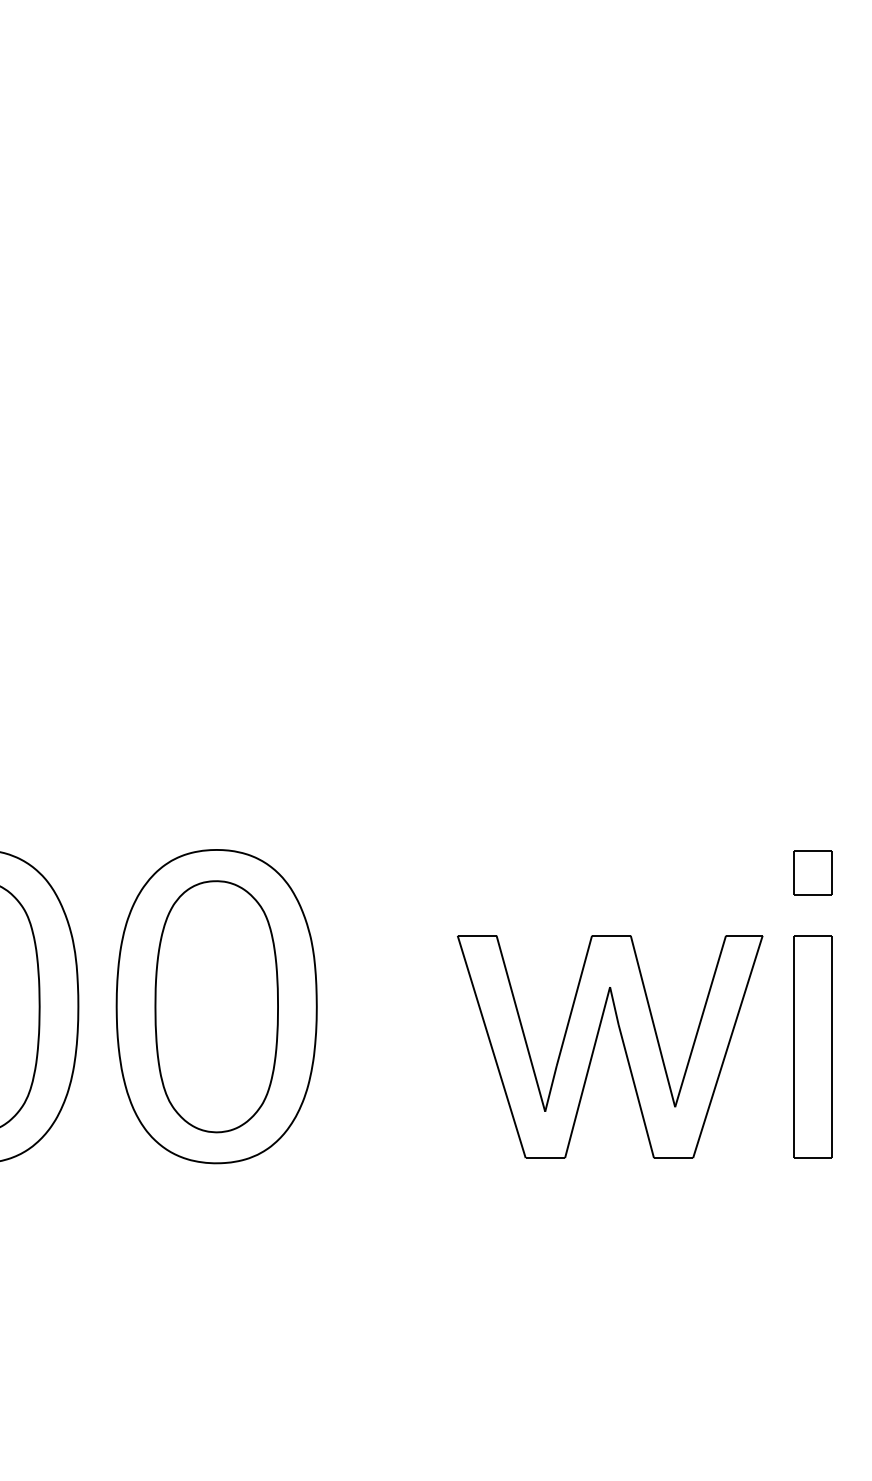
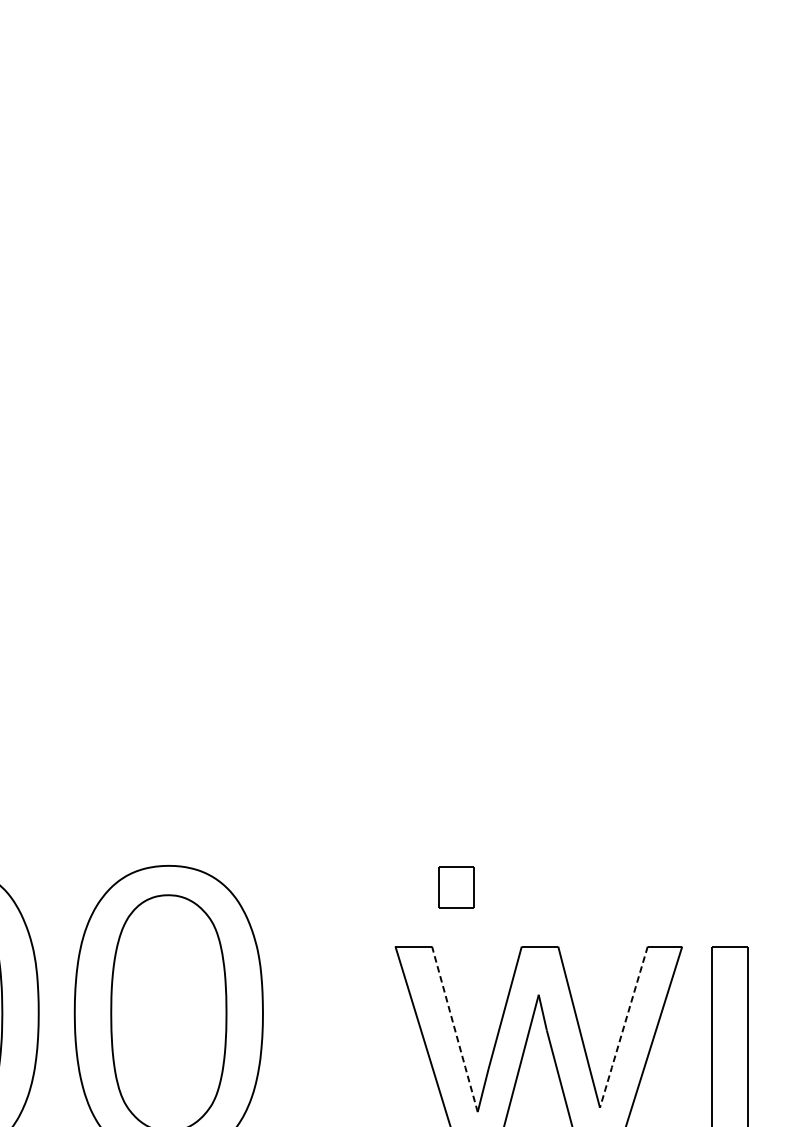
part: (812, 872) -> (455, 887), moved
line: (700, 1022) -> (623, 1028), solid -> dashed
line: (520, 1023) -> (454, 1029), solid -> dashed

